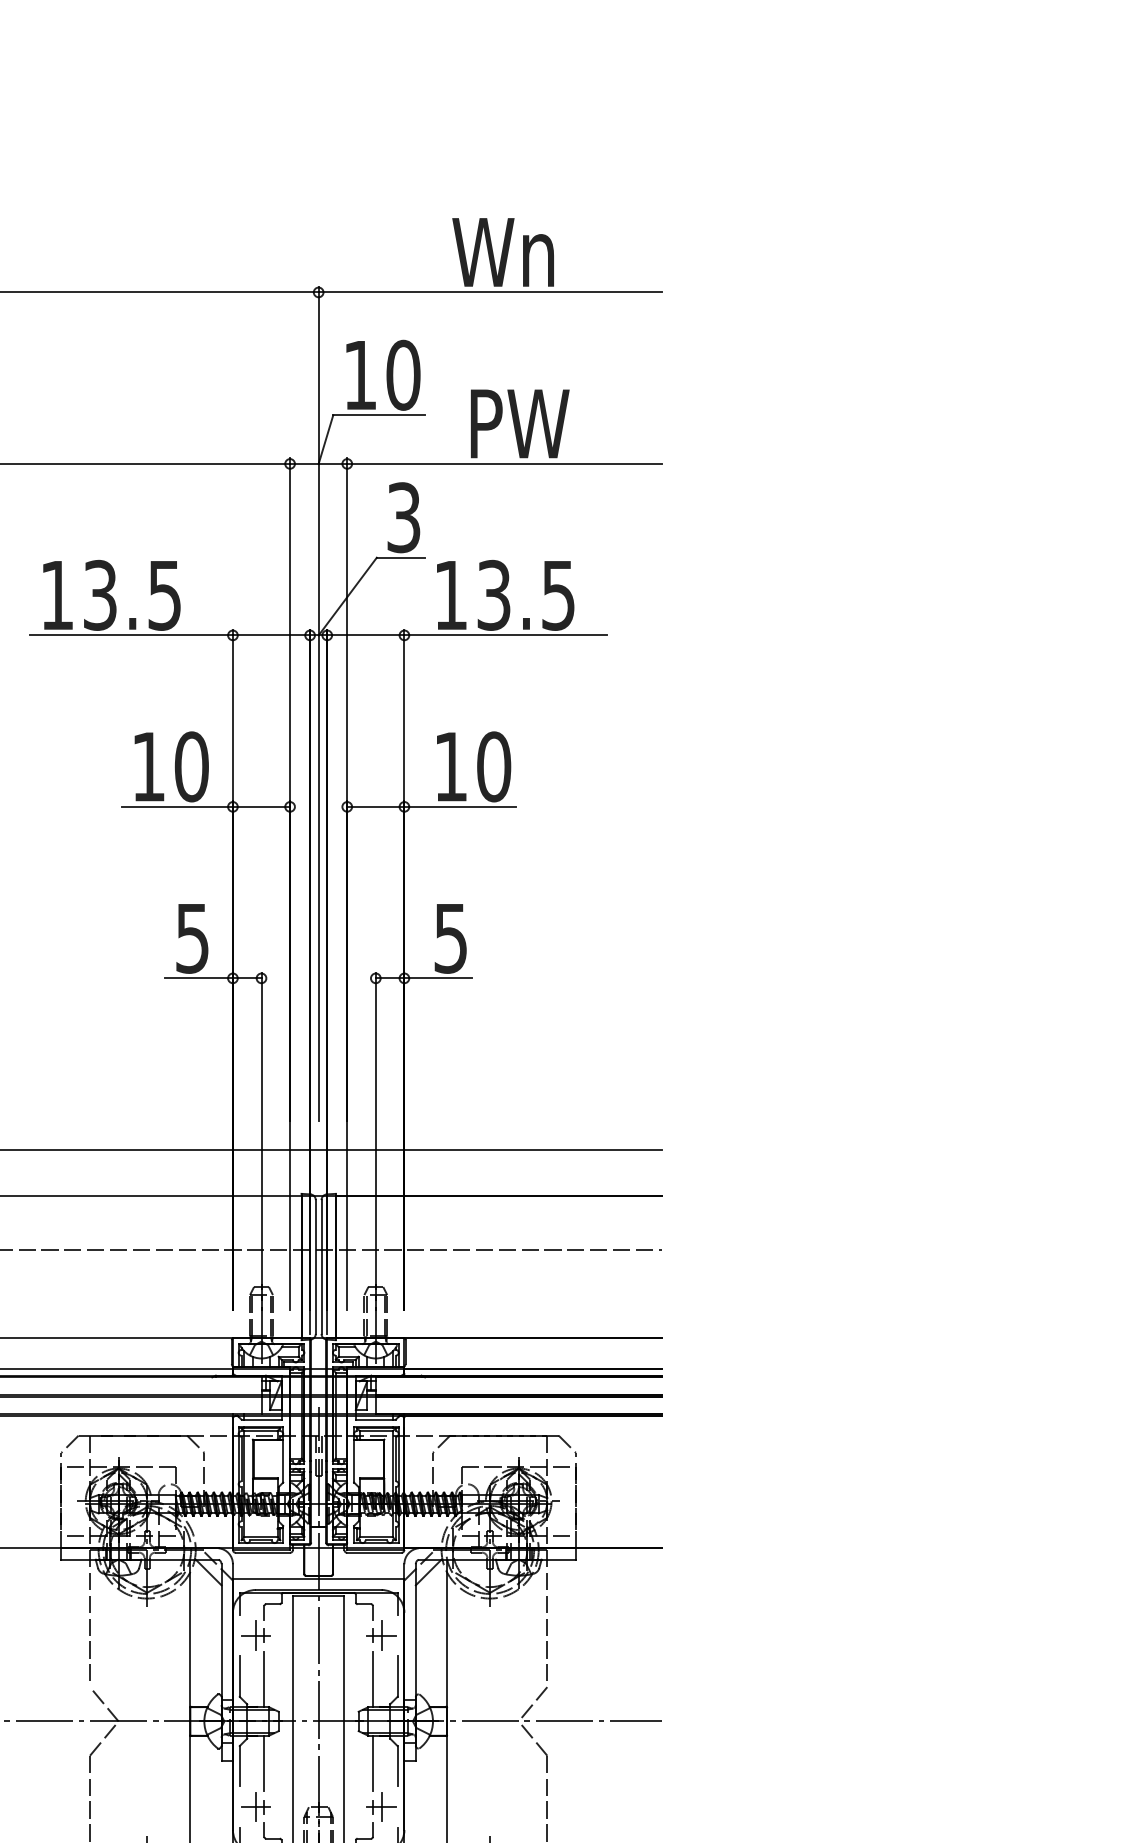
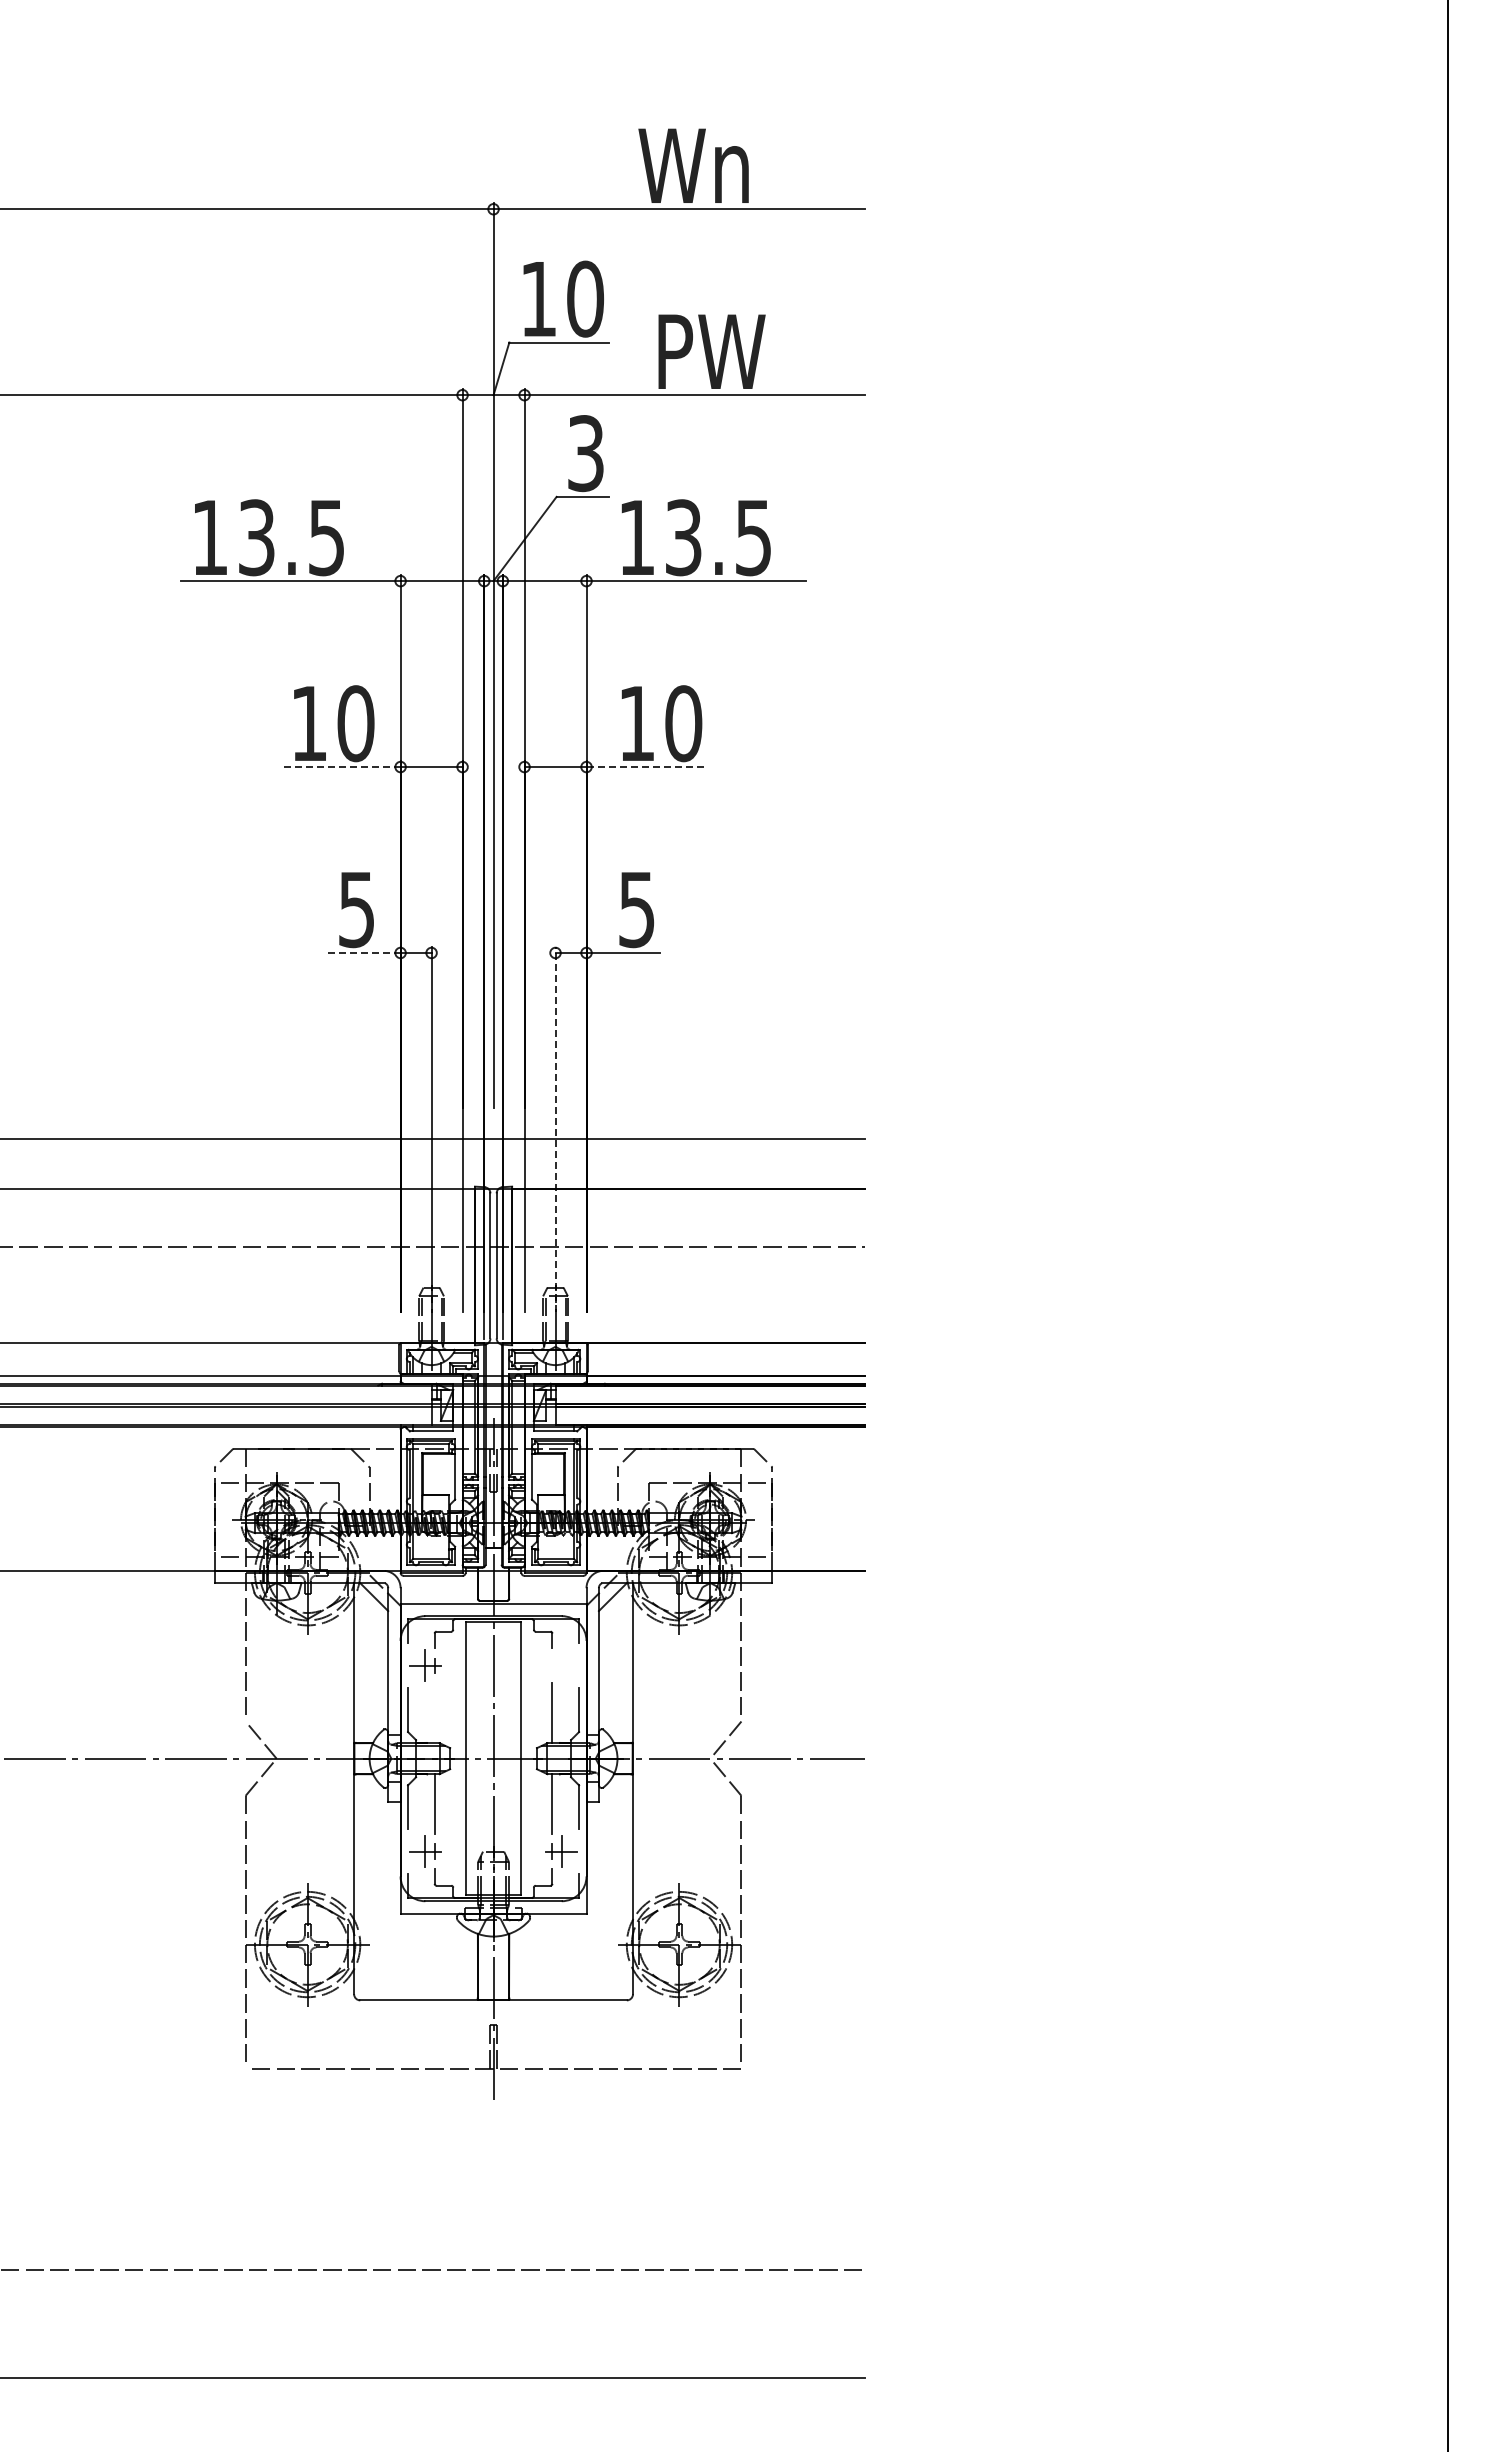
line: (176, 807) -> (339, 767), solid -> dashed
line: (460, 807) -> (647, 767), solid -> dashed
line: (199, 977) -> (364, 952), solid -> dashed
line: (375, 1141) -> (555, 1129), solid -> dashed
part: (381, 1635) -> (561, 1665), removed
line: (264, 1679) -> (434, 1713), removed

